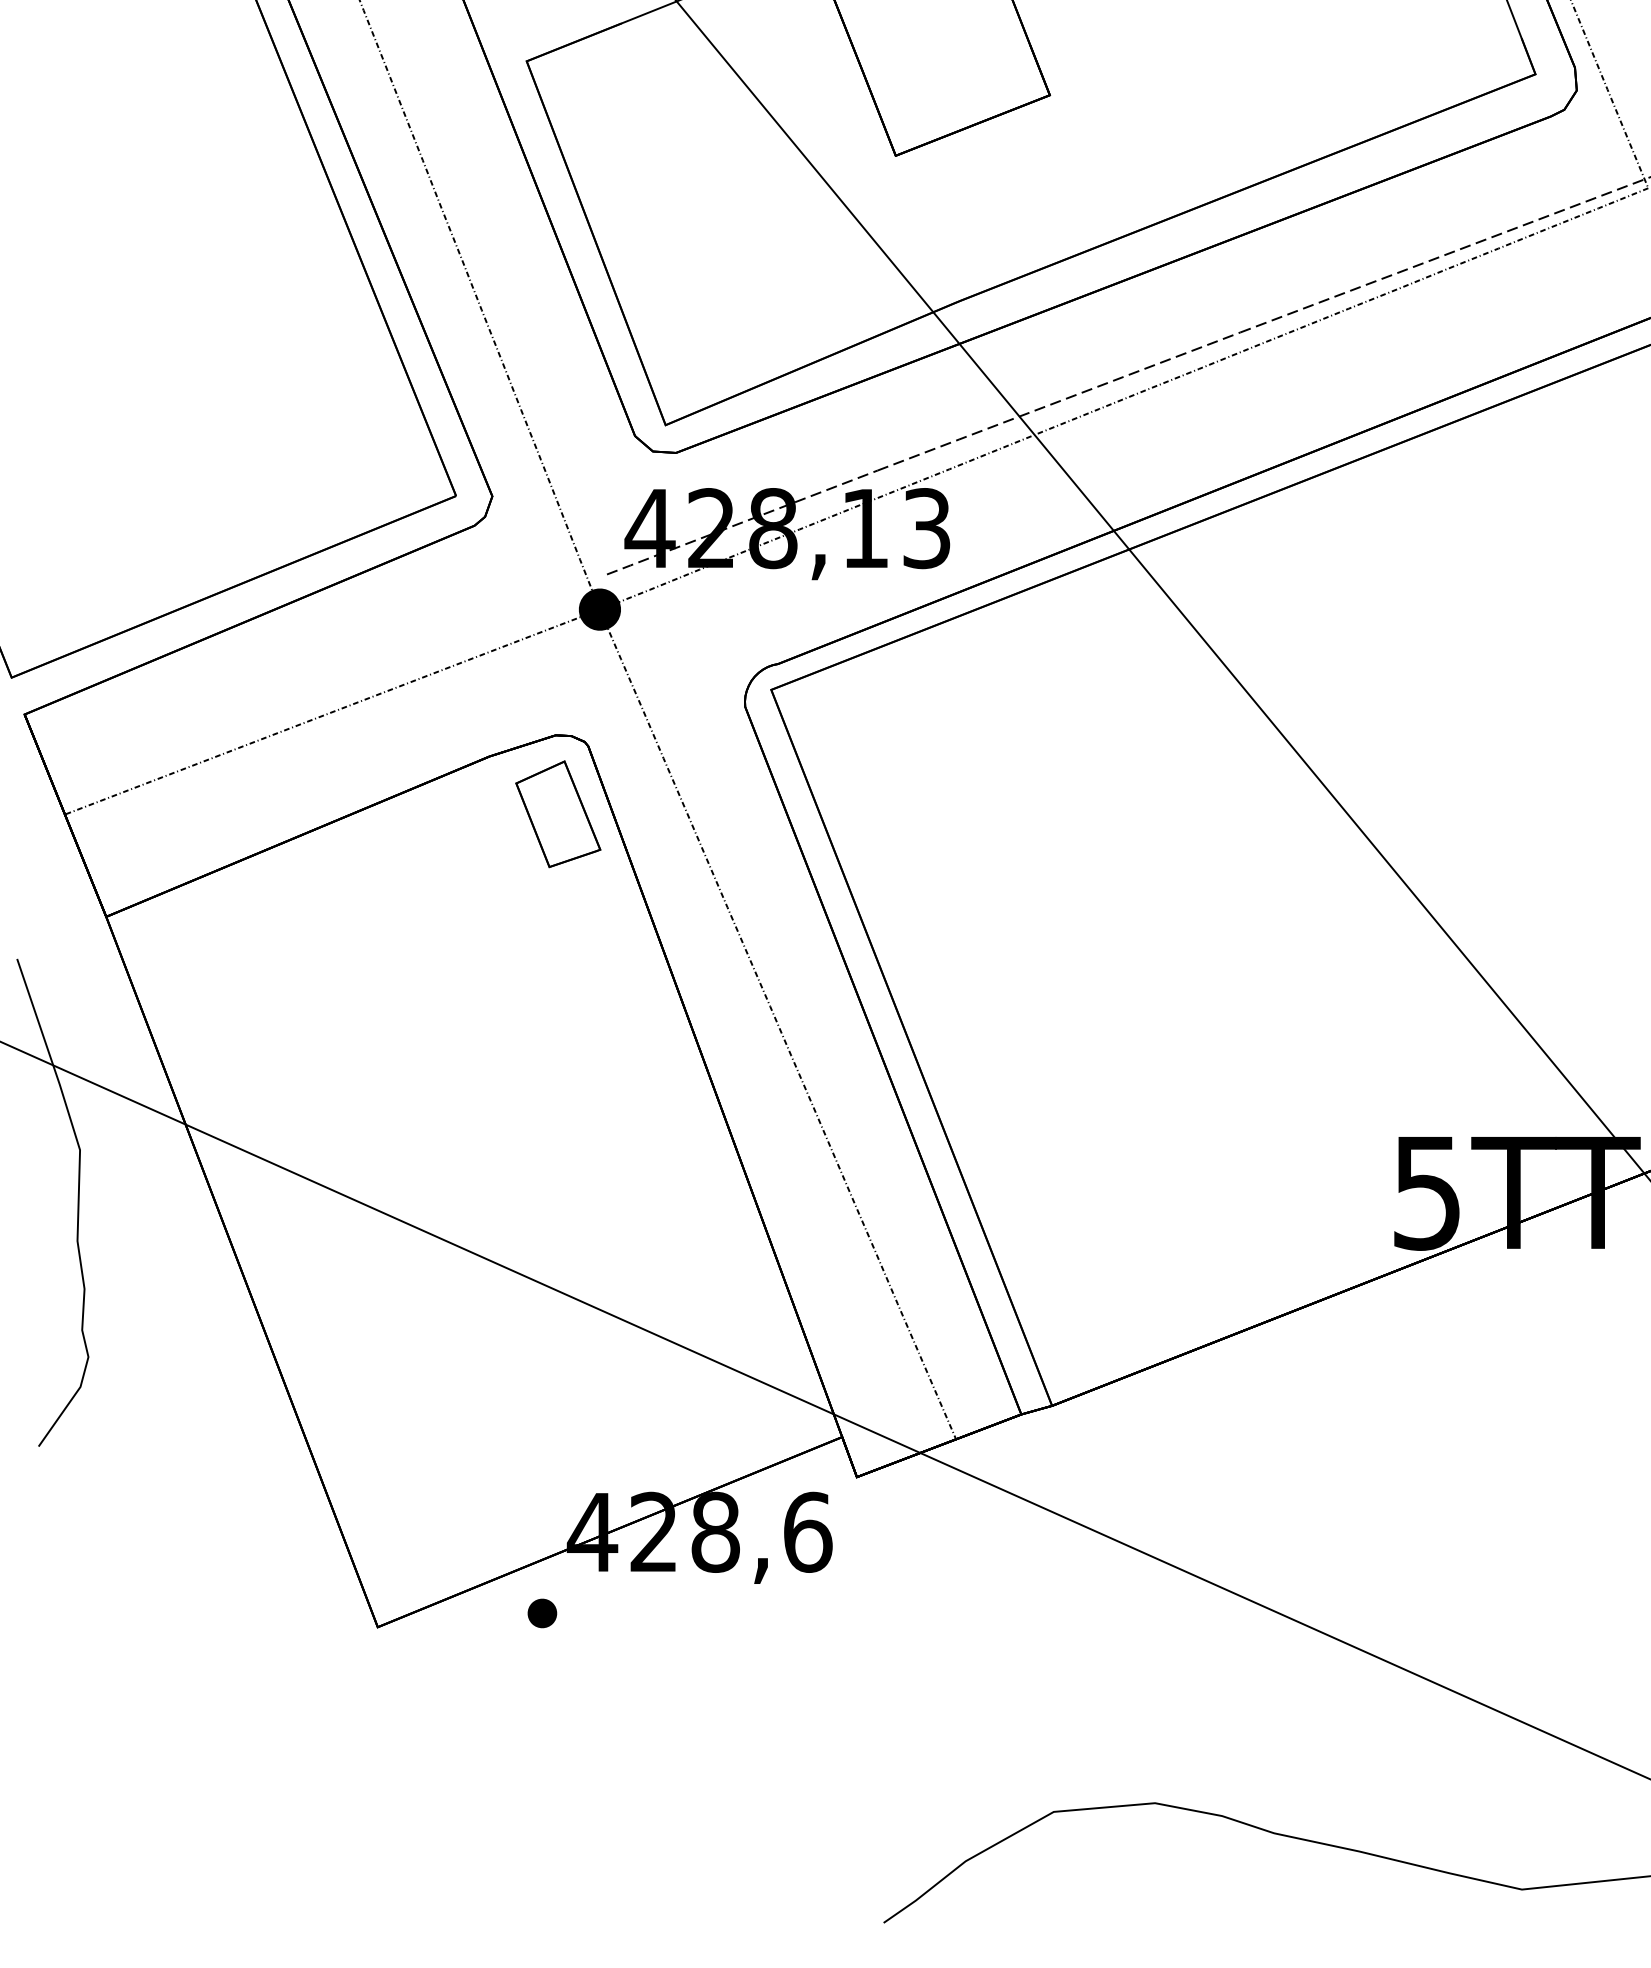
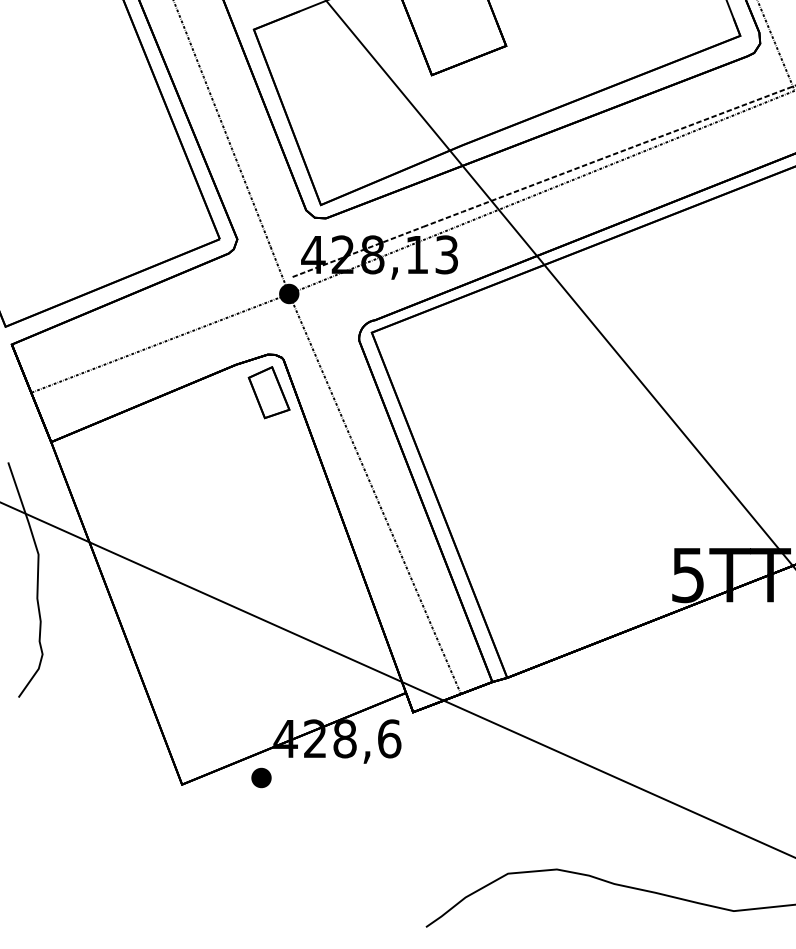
part: (542, 1612) -> (261, 777), size x1.43

